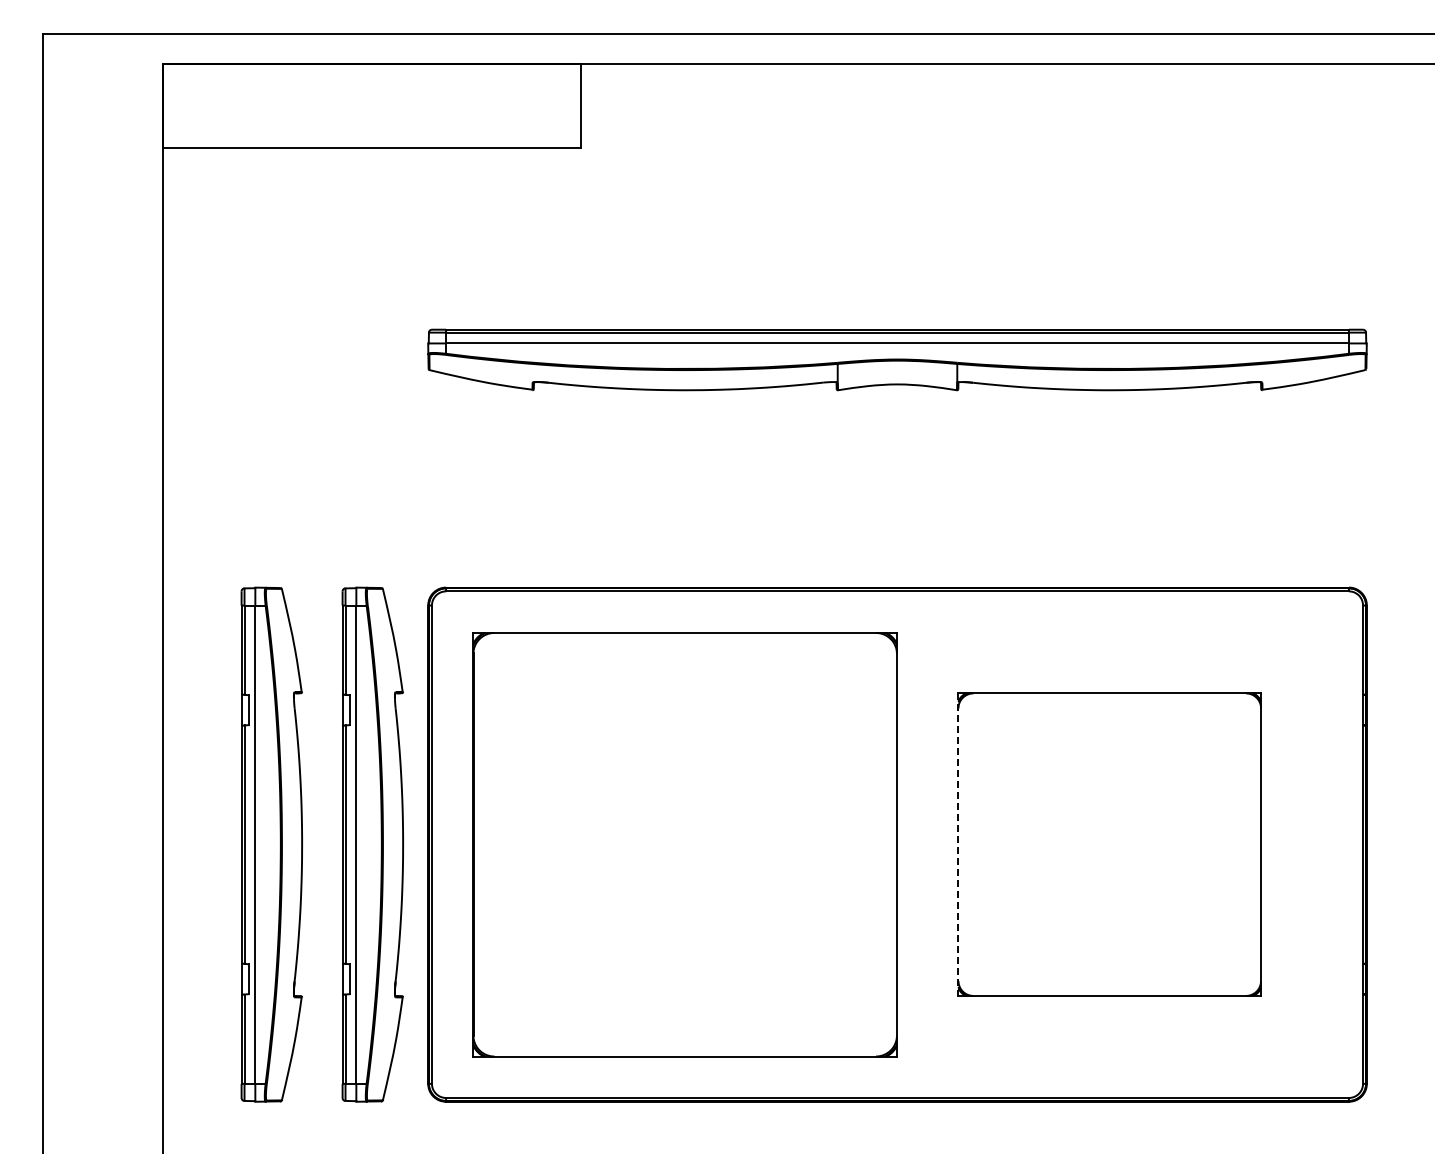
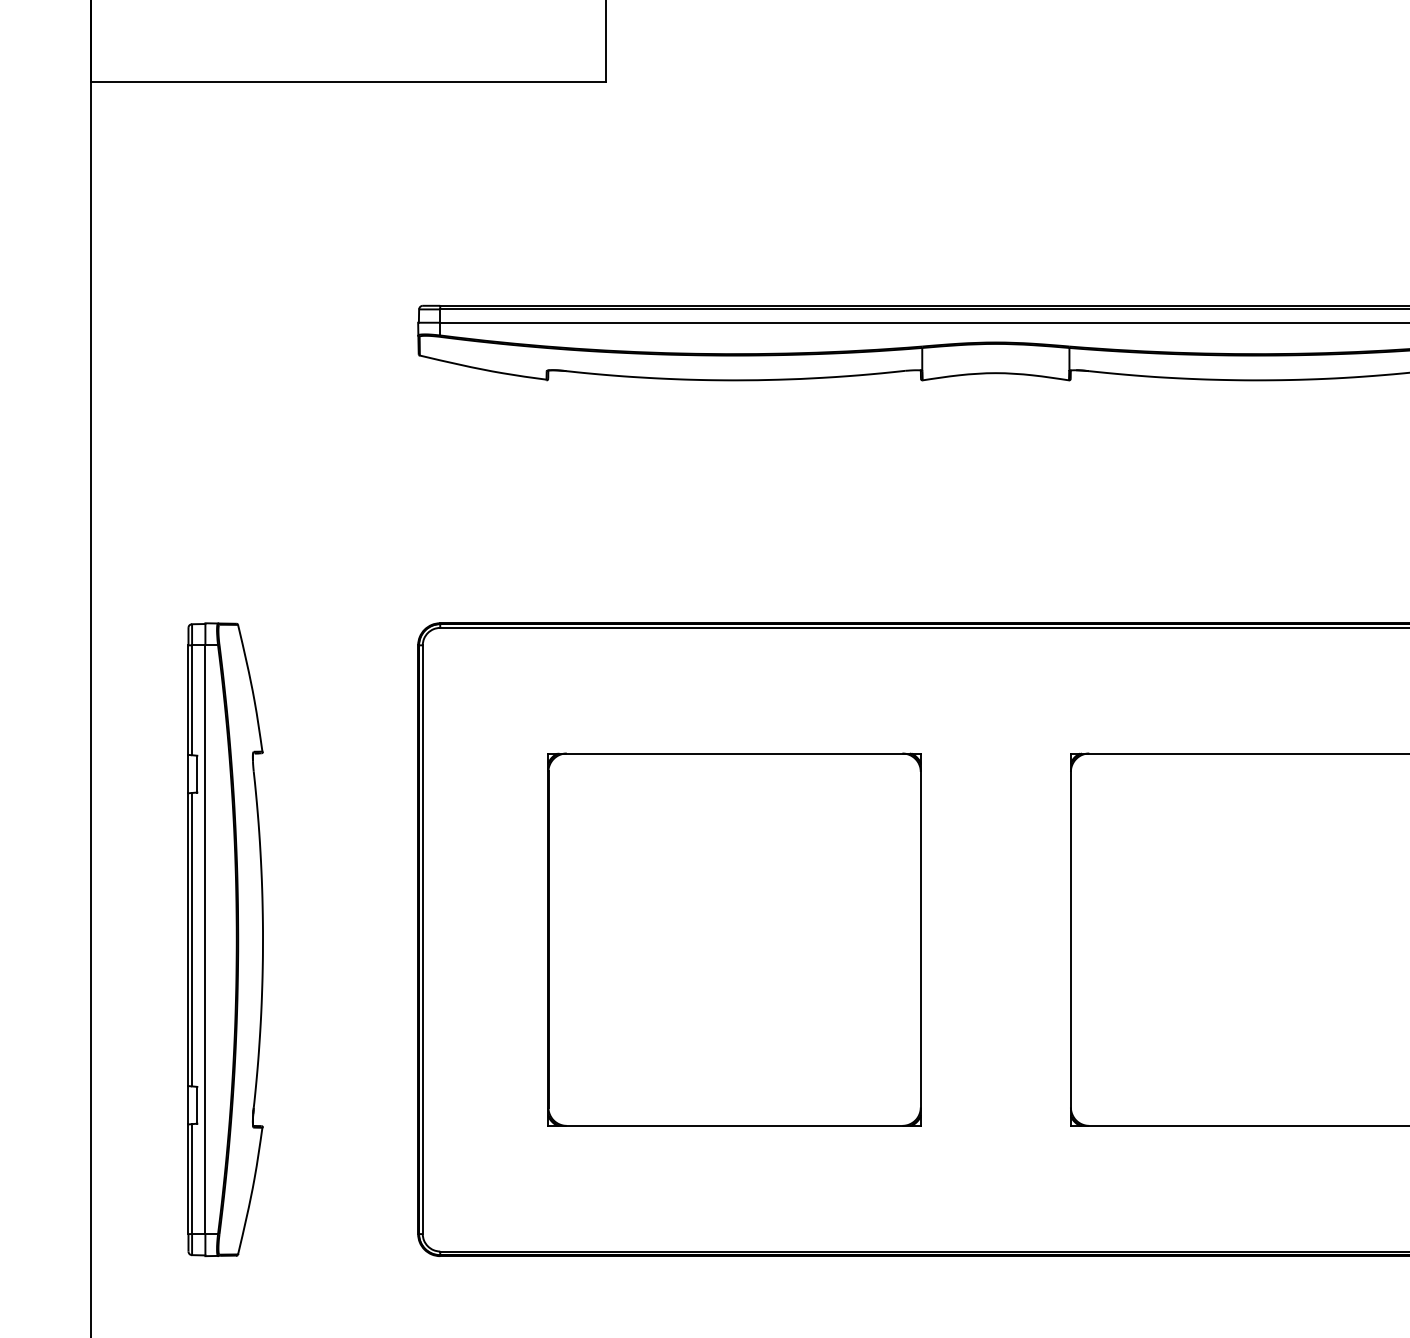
part: (372, 844) -> (349, 939), removed
part: (685, 844) -> (734, 939), size x0.71
line: (958, 845) -> (1070, 940), dashed -> solid

